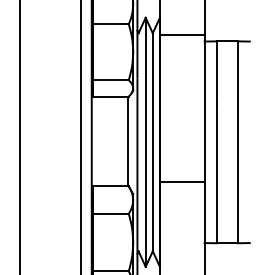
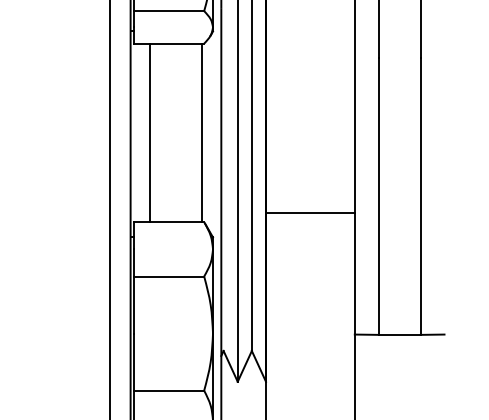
line: (101, 141) -> (149, 132), added

